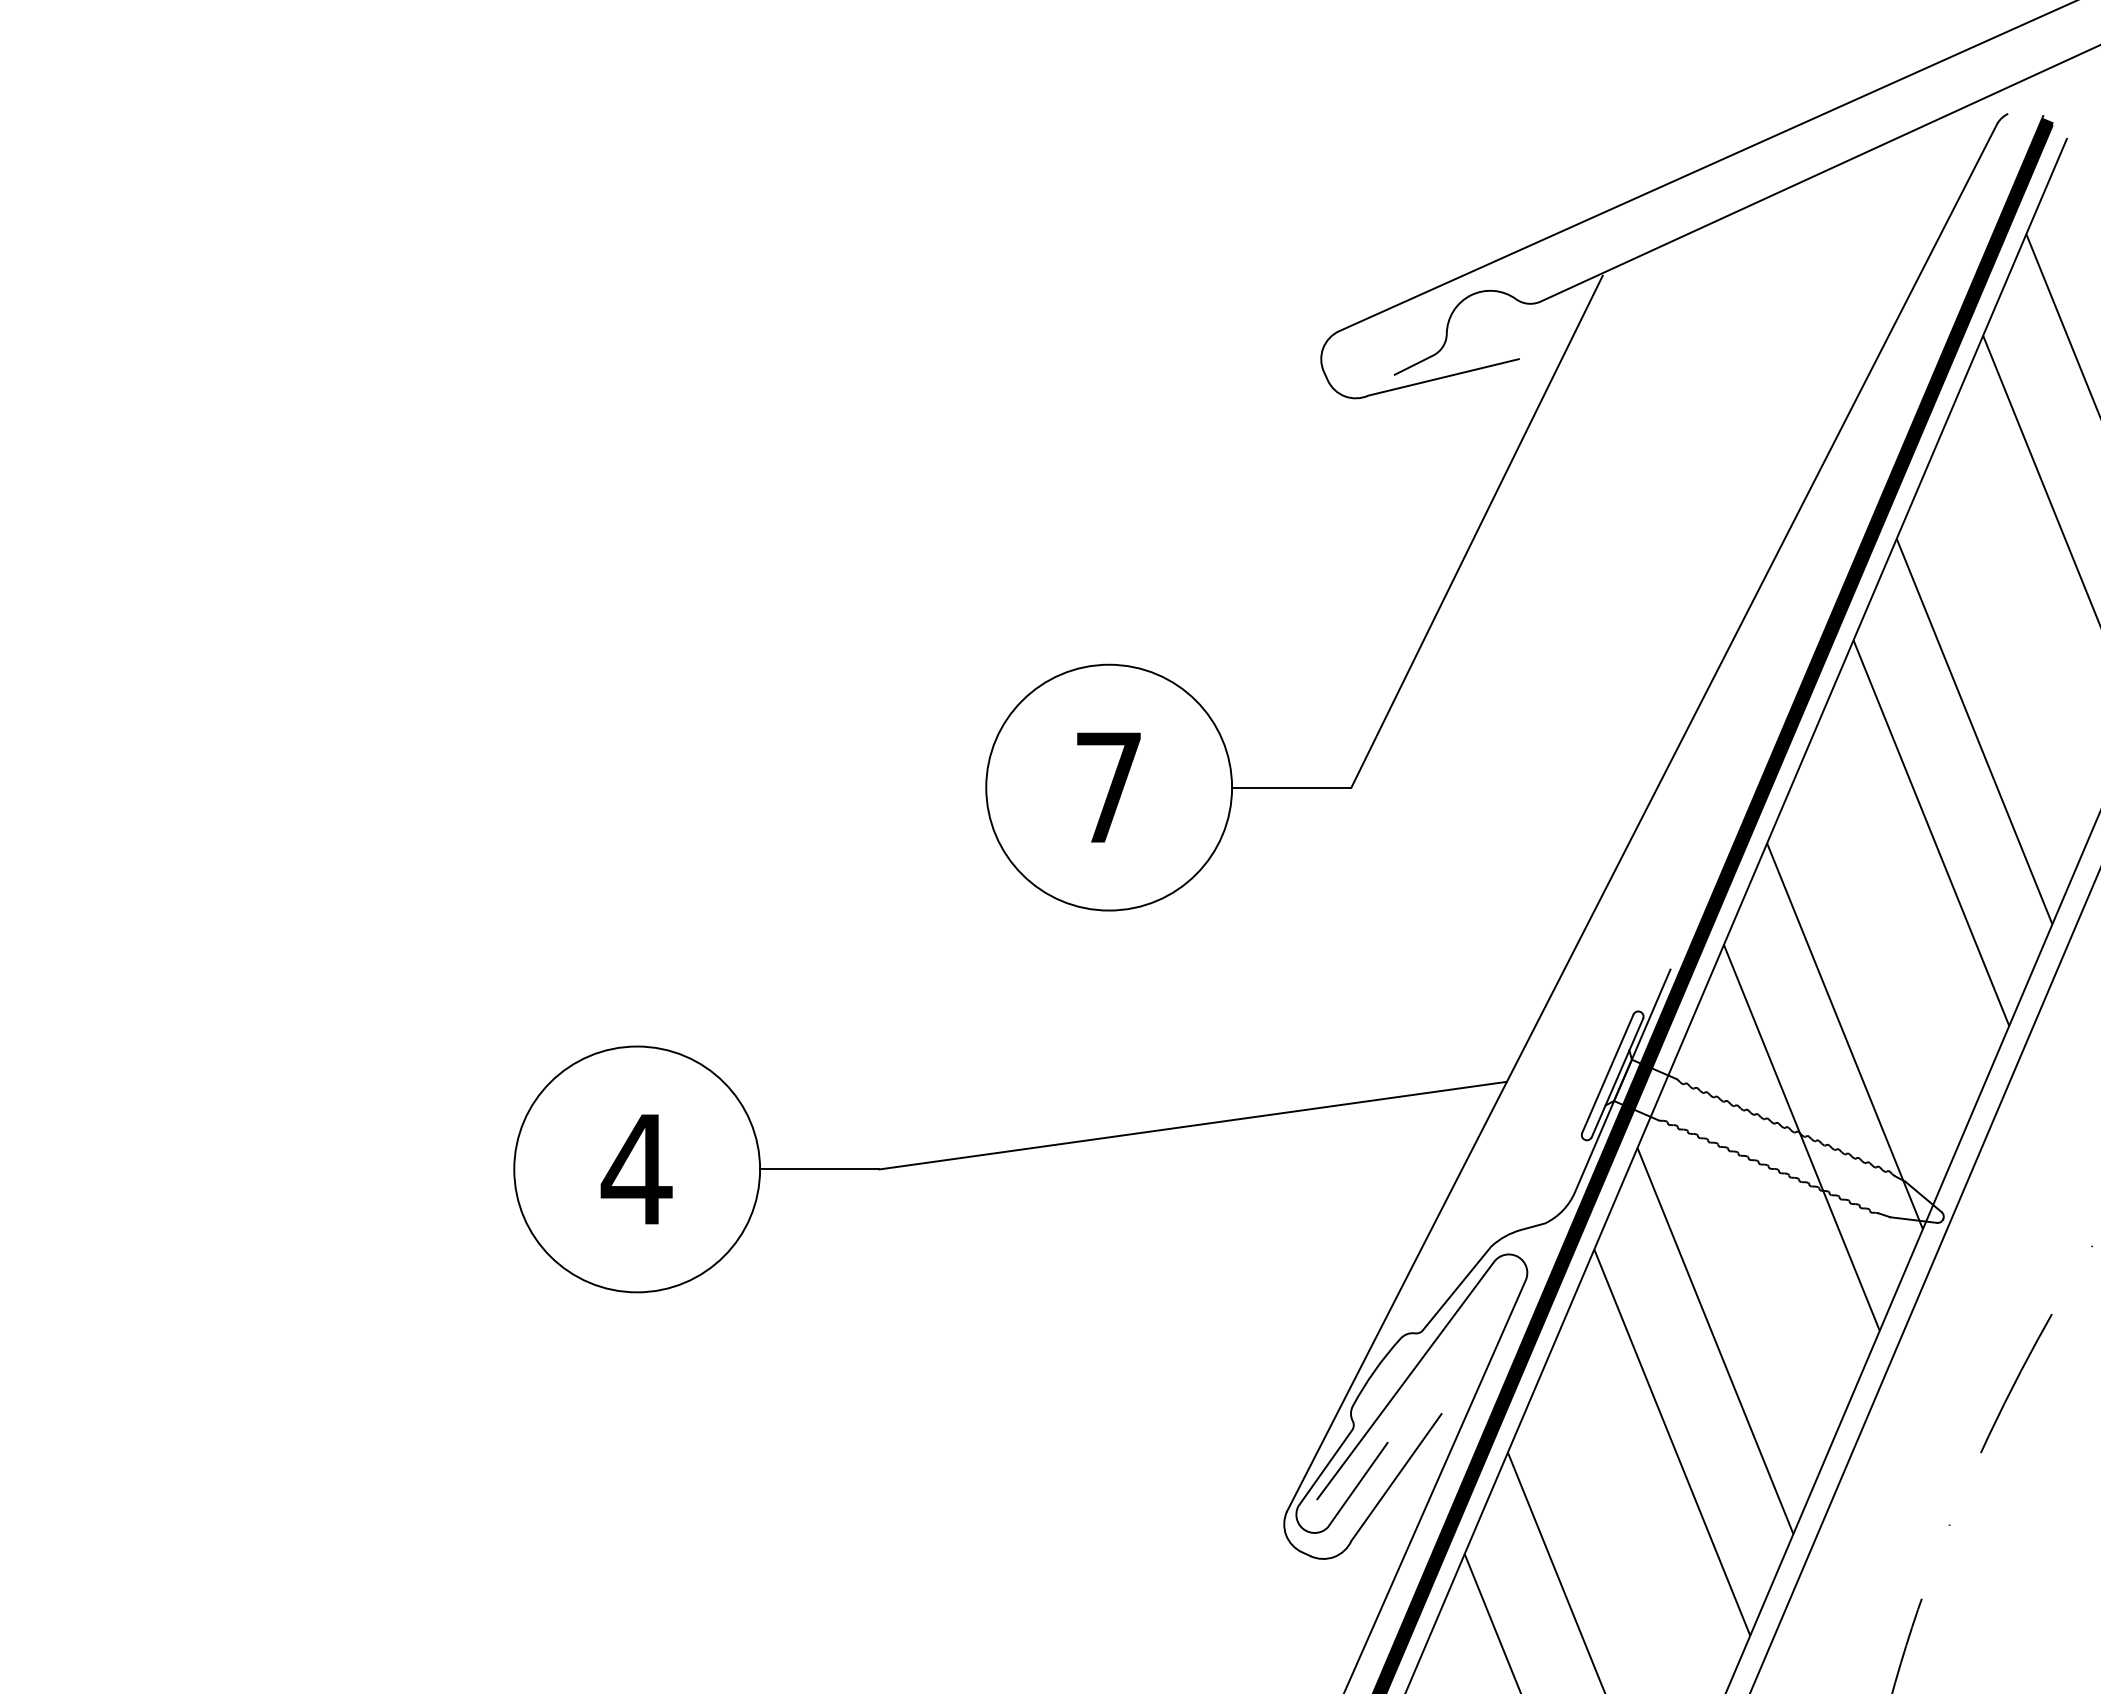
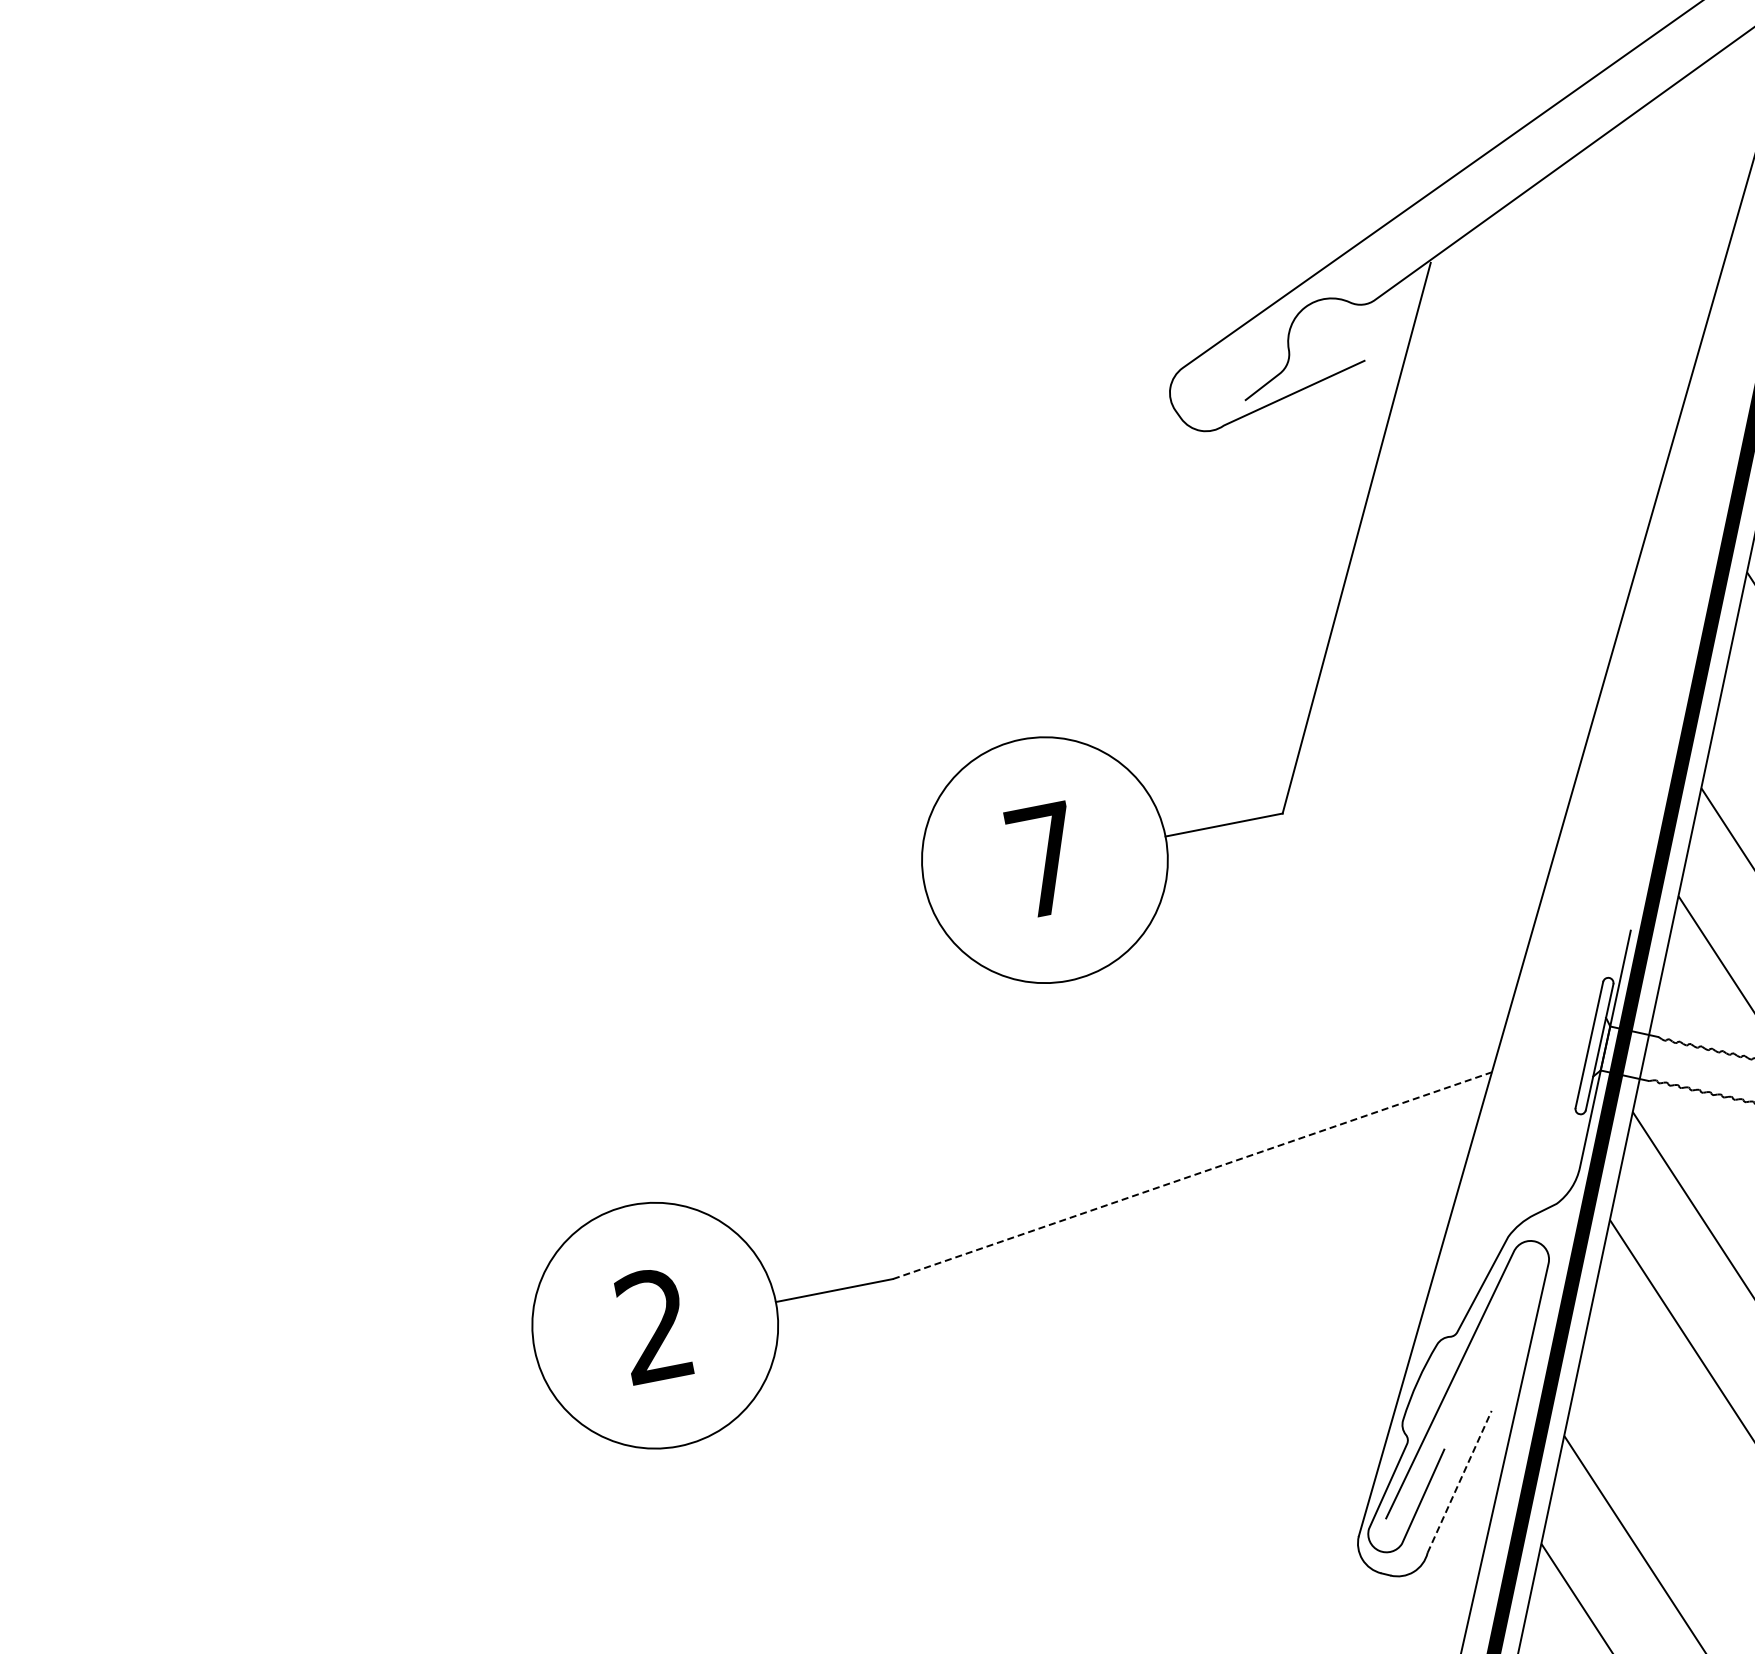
line: (1193, 1125) -> (1192, 1175), solid -> dashed
text: (636, 1168) -> (654, 1324), 4 -> 2
line: (1396, 1477) -> (1459, 1481), solid -> dashed

